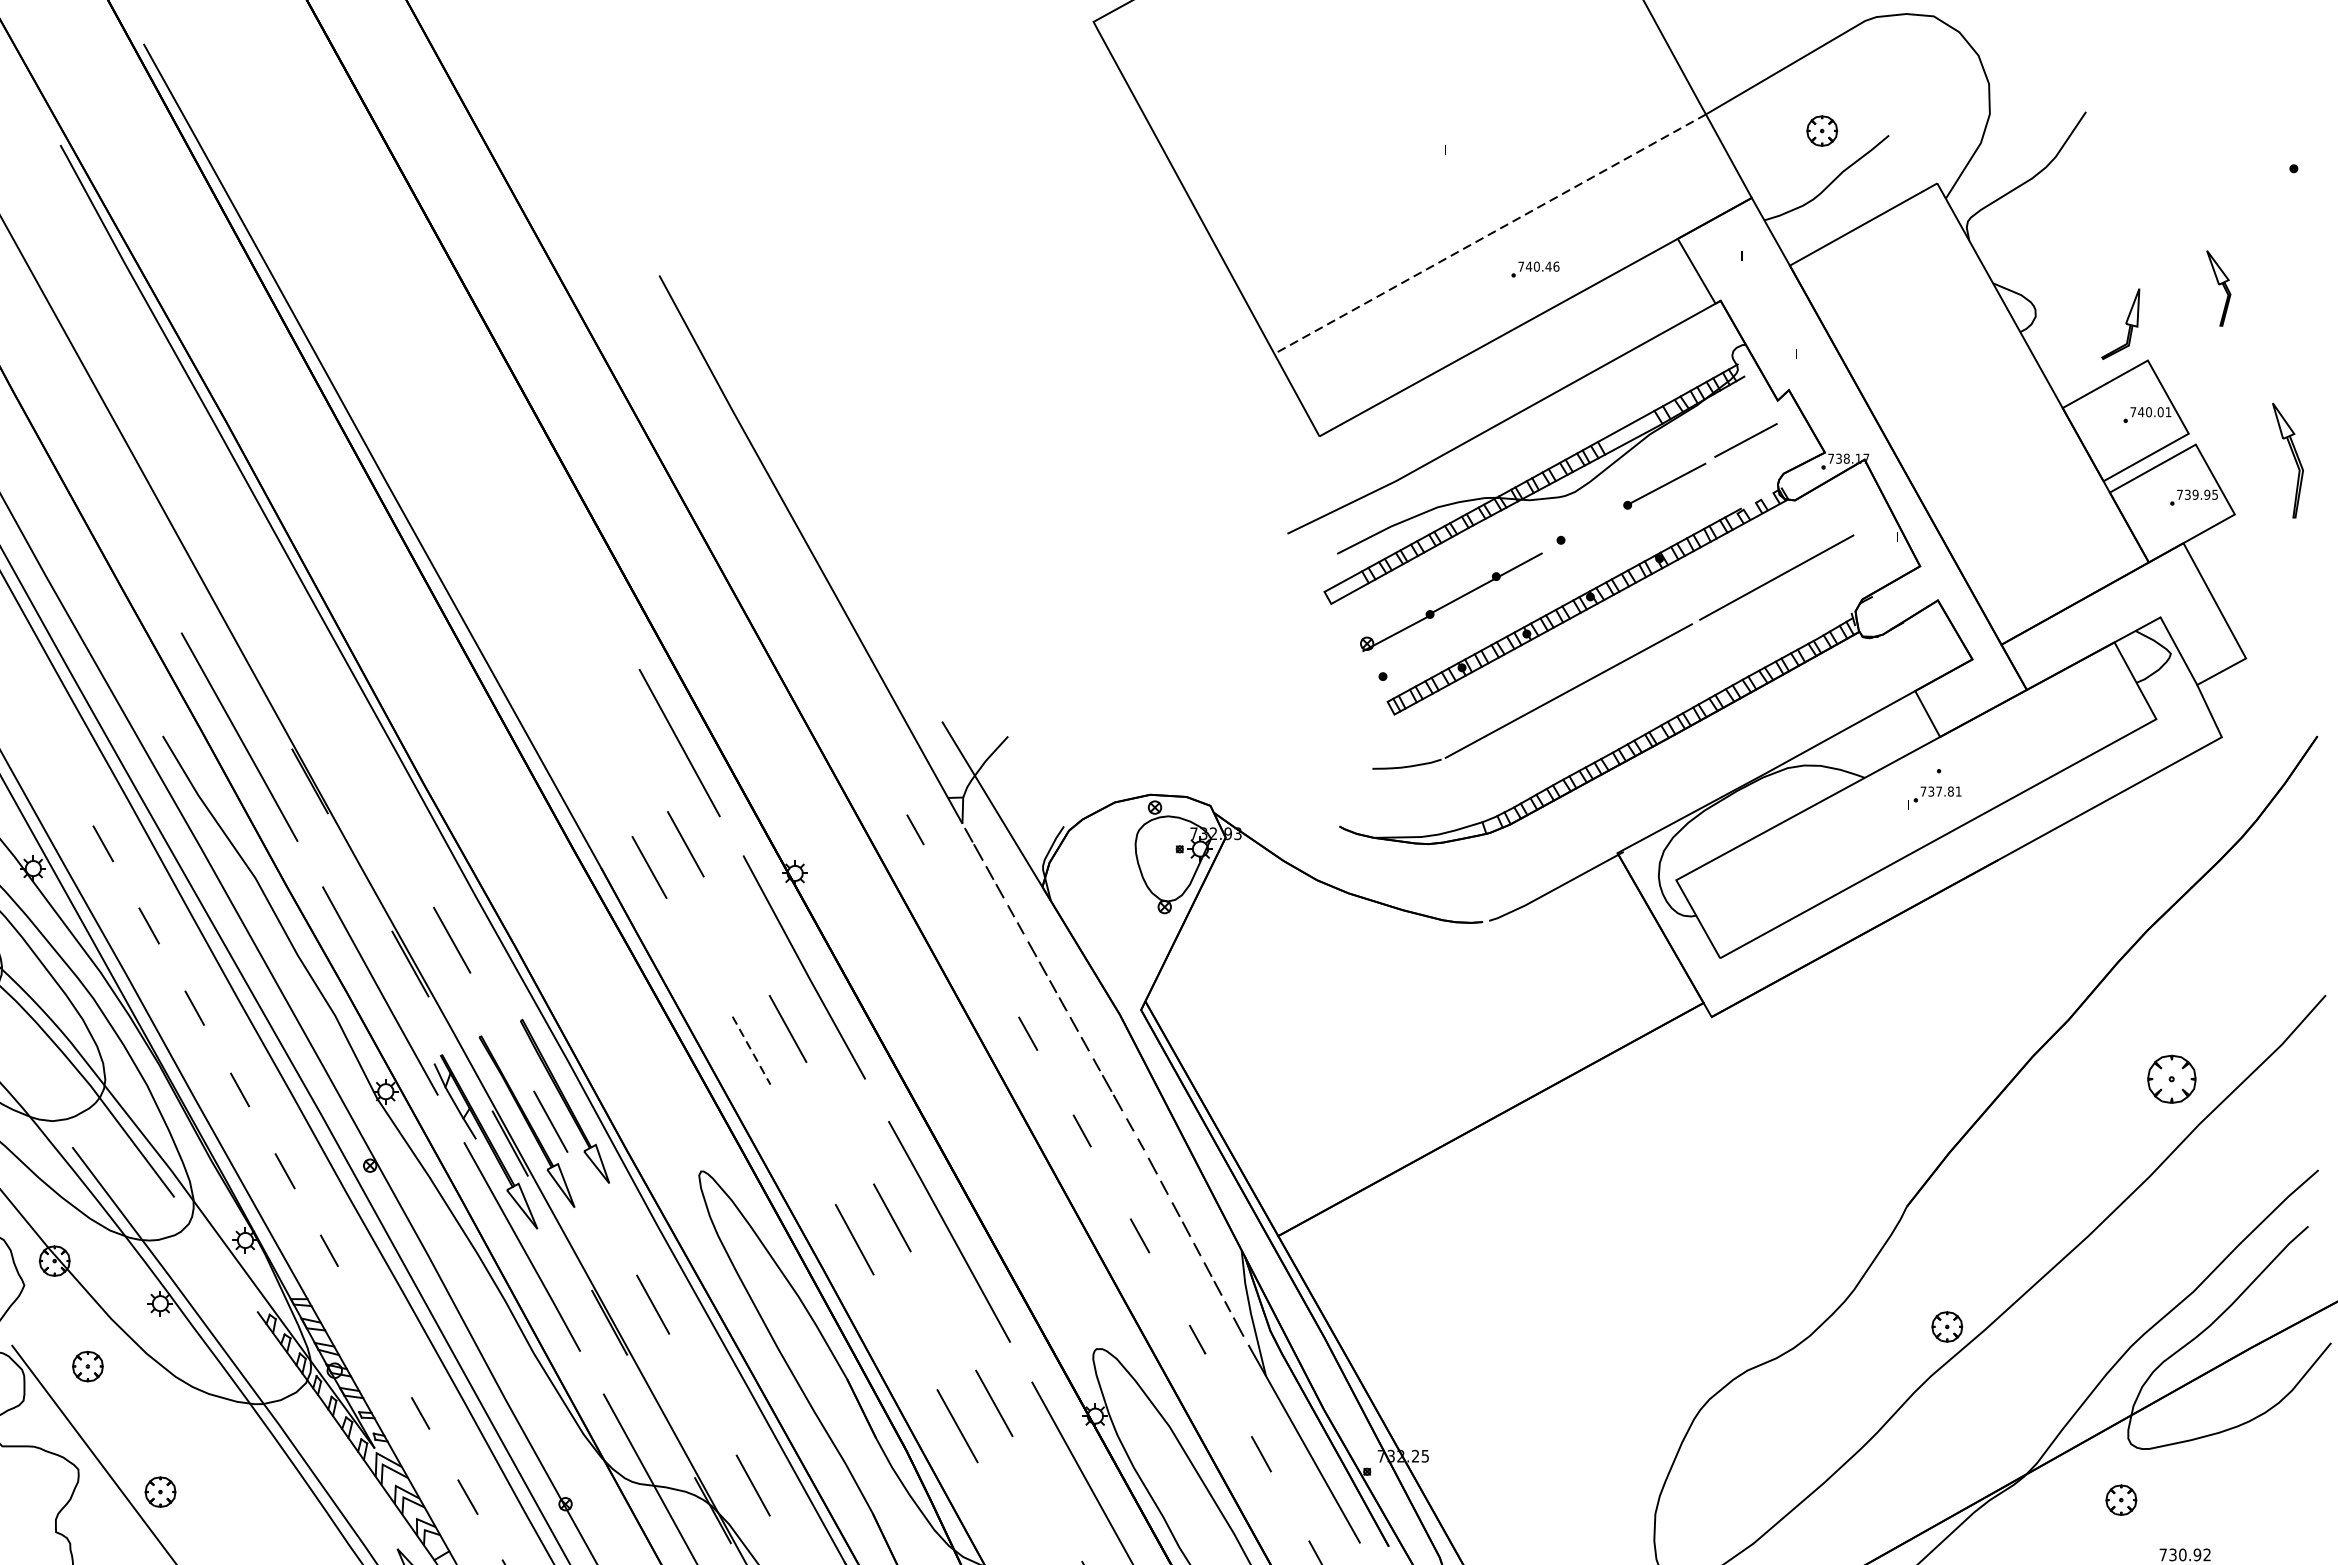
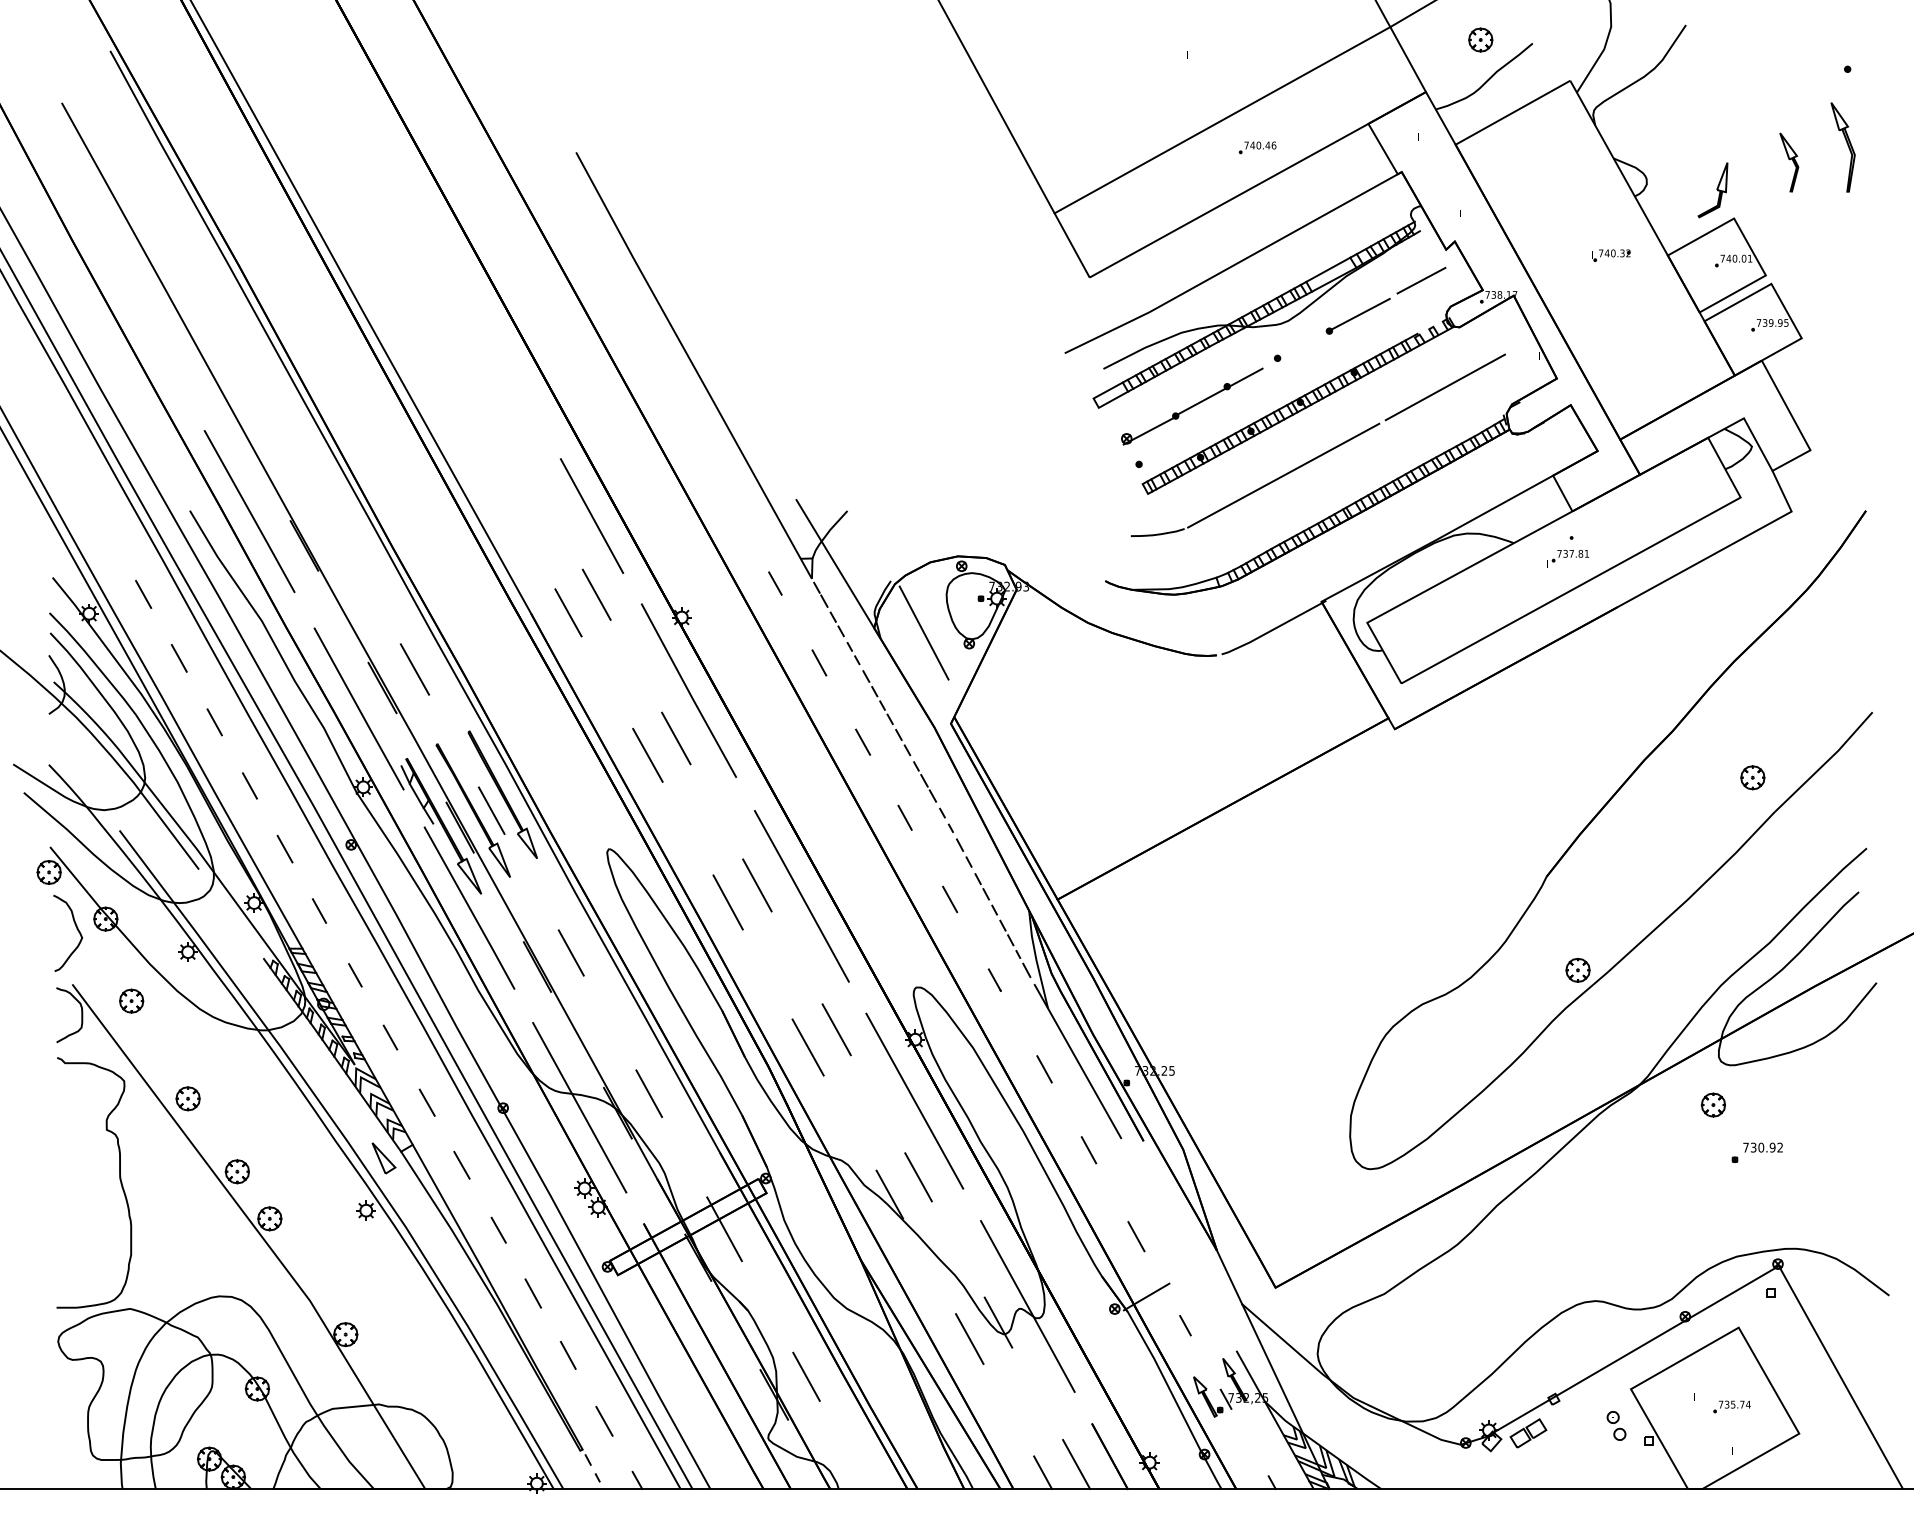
line: (1490, 234) -> (1222, 120), dashed -> solid
part: (1990, 408) -> (1611, 255), added
part: (2287, 460) -> (1842, 147), moved
line: (1105, 892) -> (923, 632), added
line: (972, 931) -> (819, 662), added
line: (752, 1050) -> (648, 755), dashed -> solid
part: (2171, 1079) -> (1752, 777), size x0.62
line: (375, 1333) -> (355, 975), added

